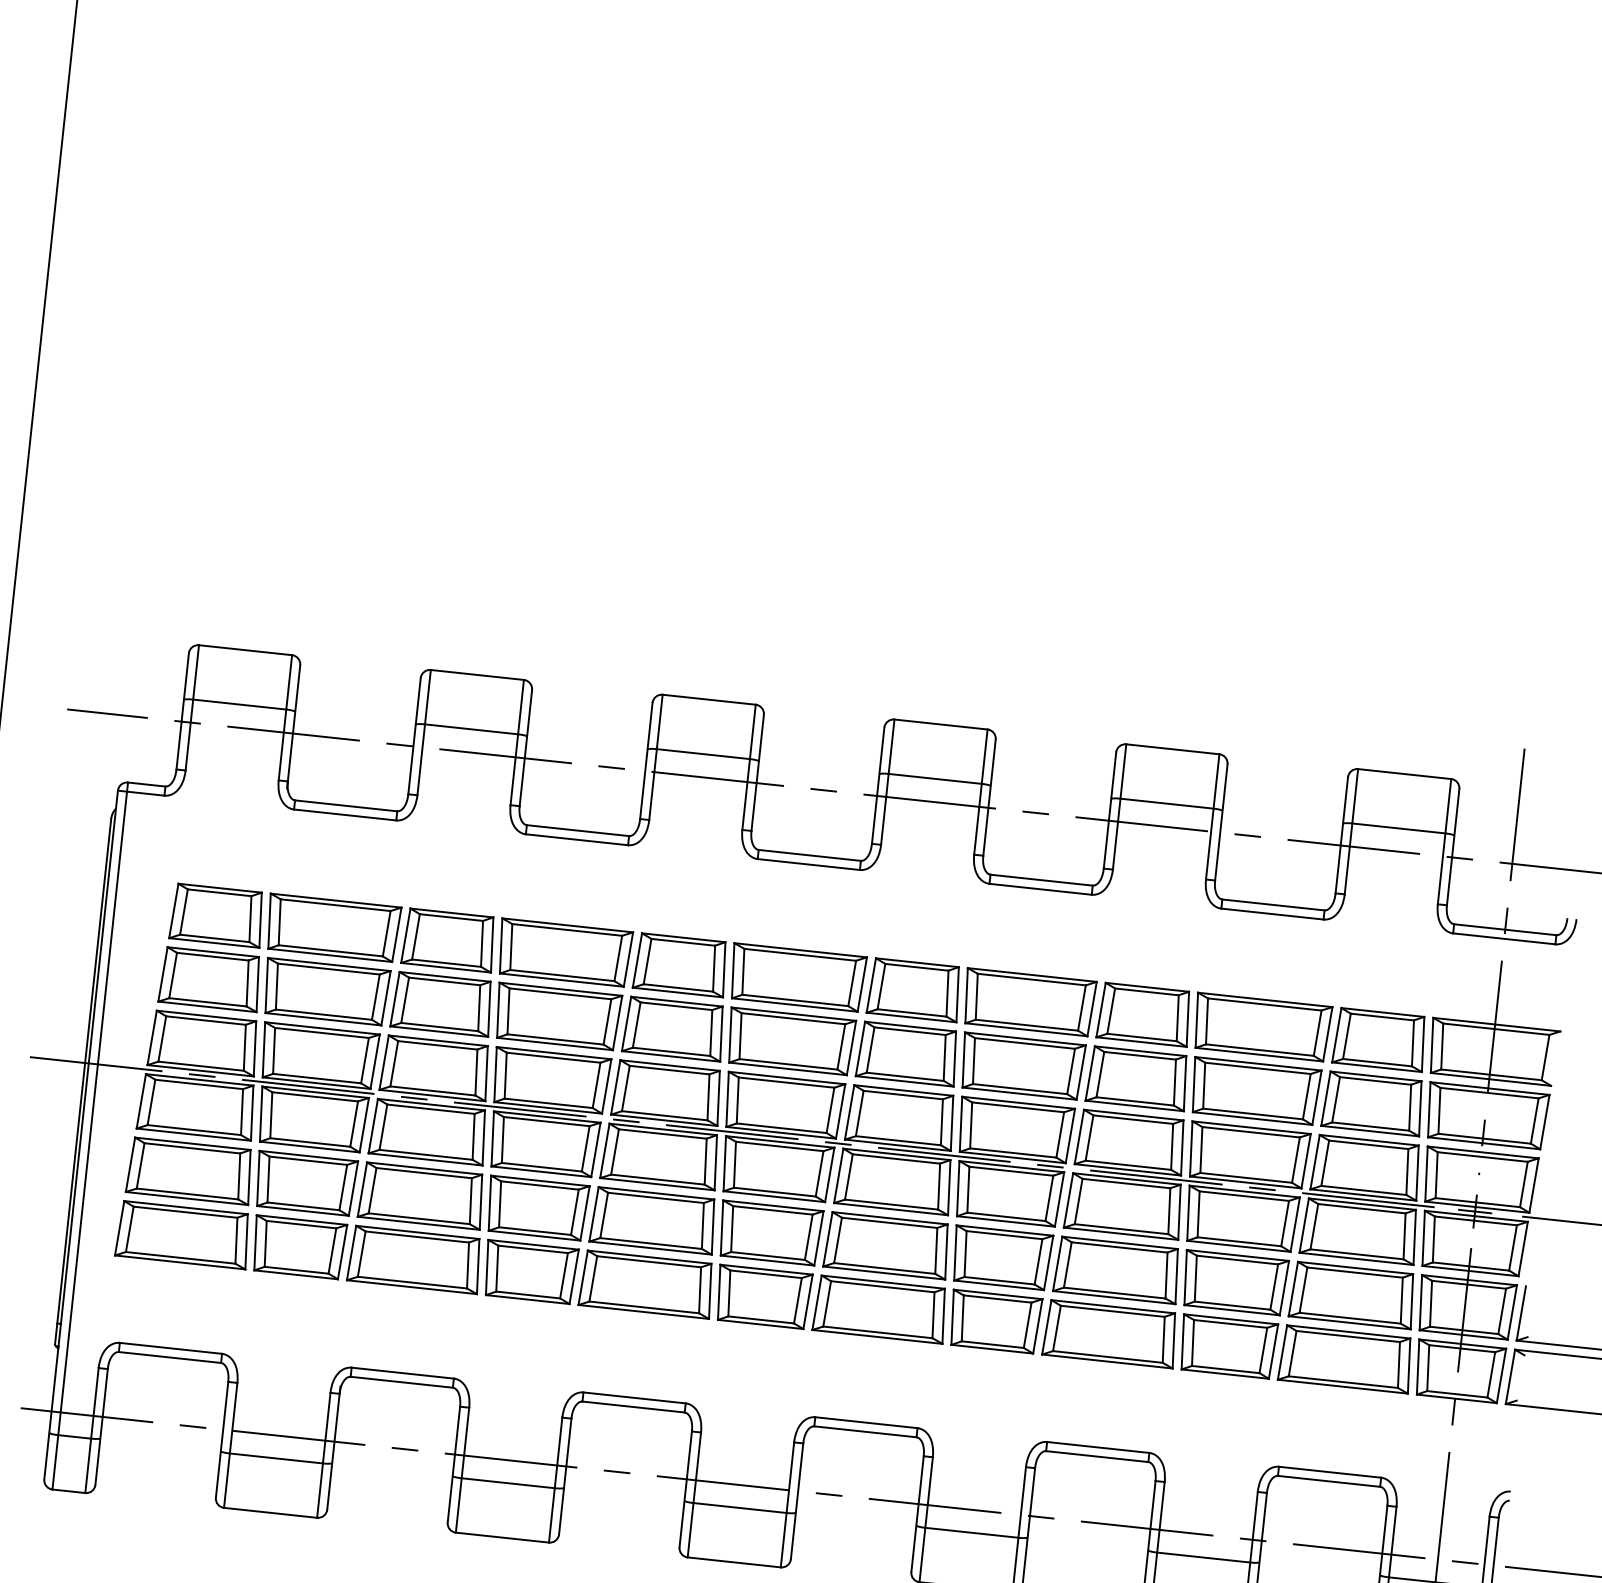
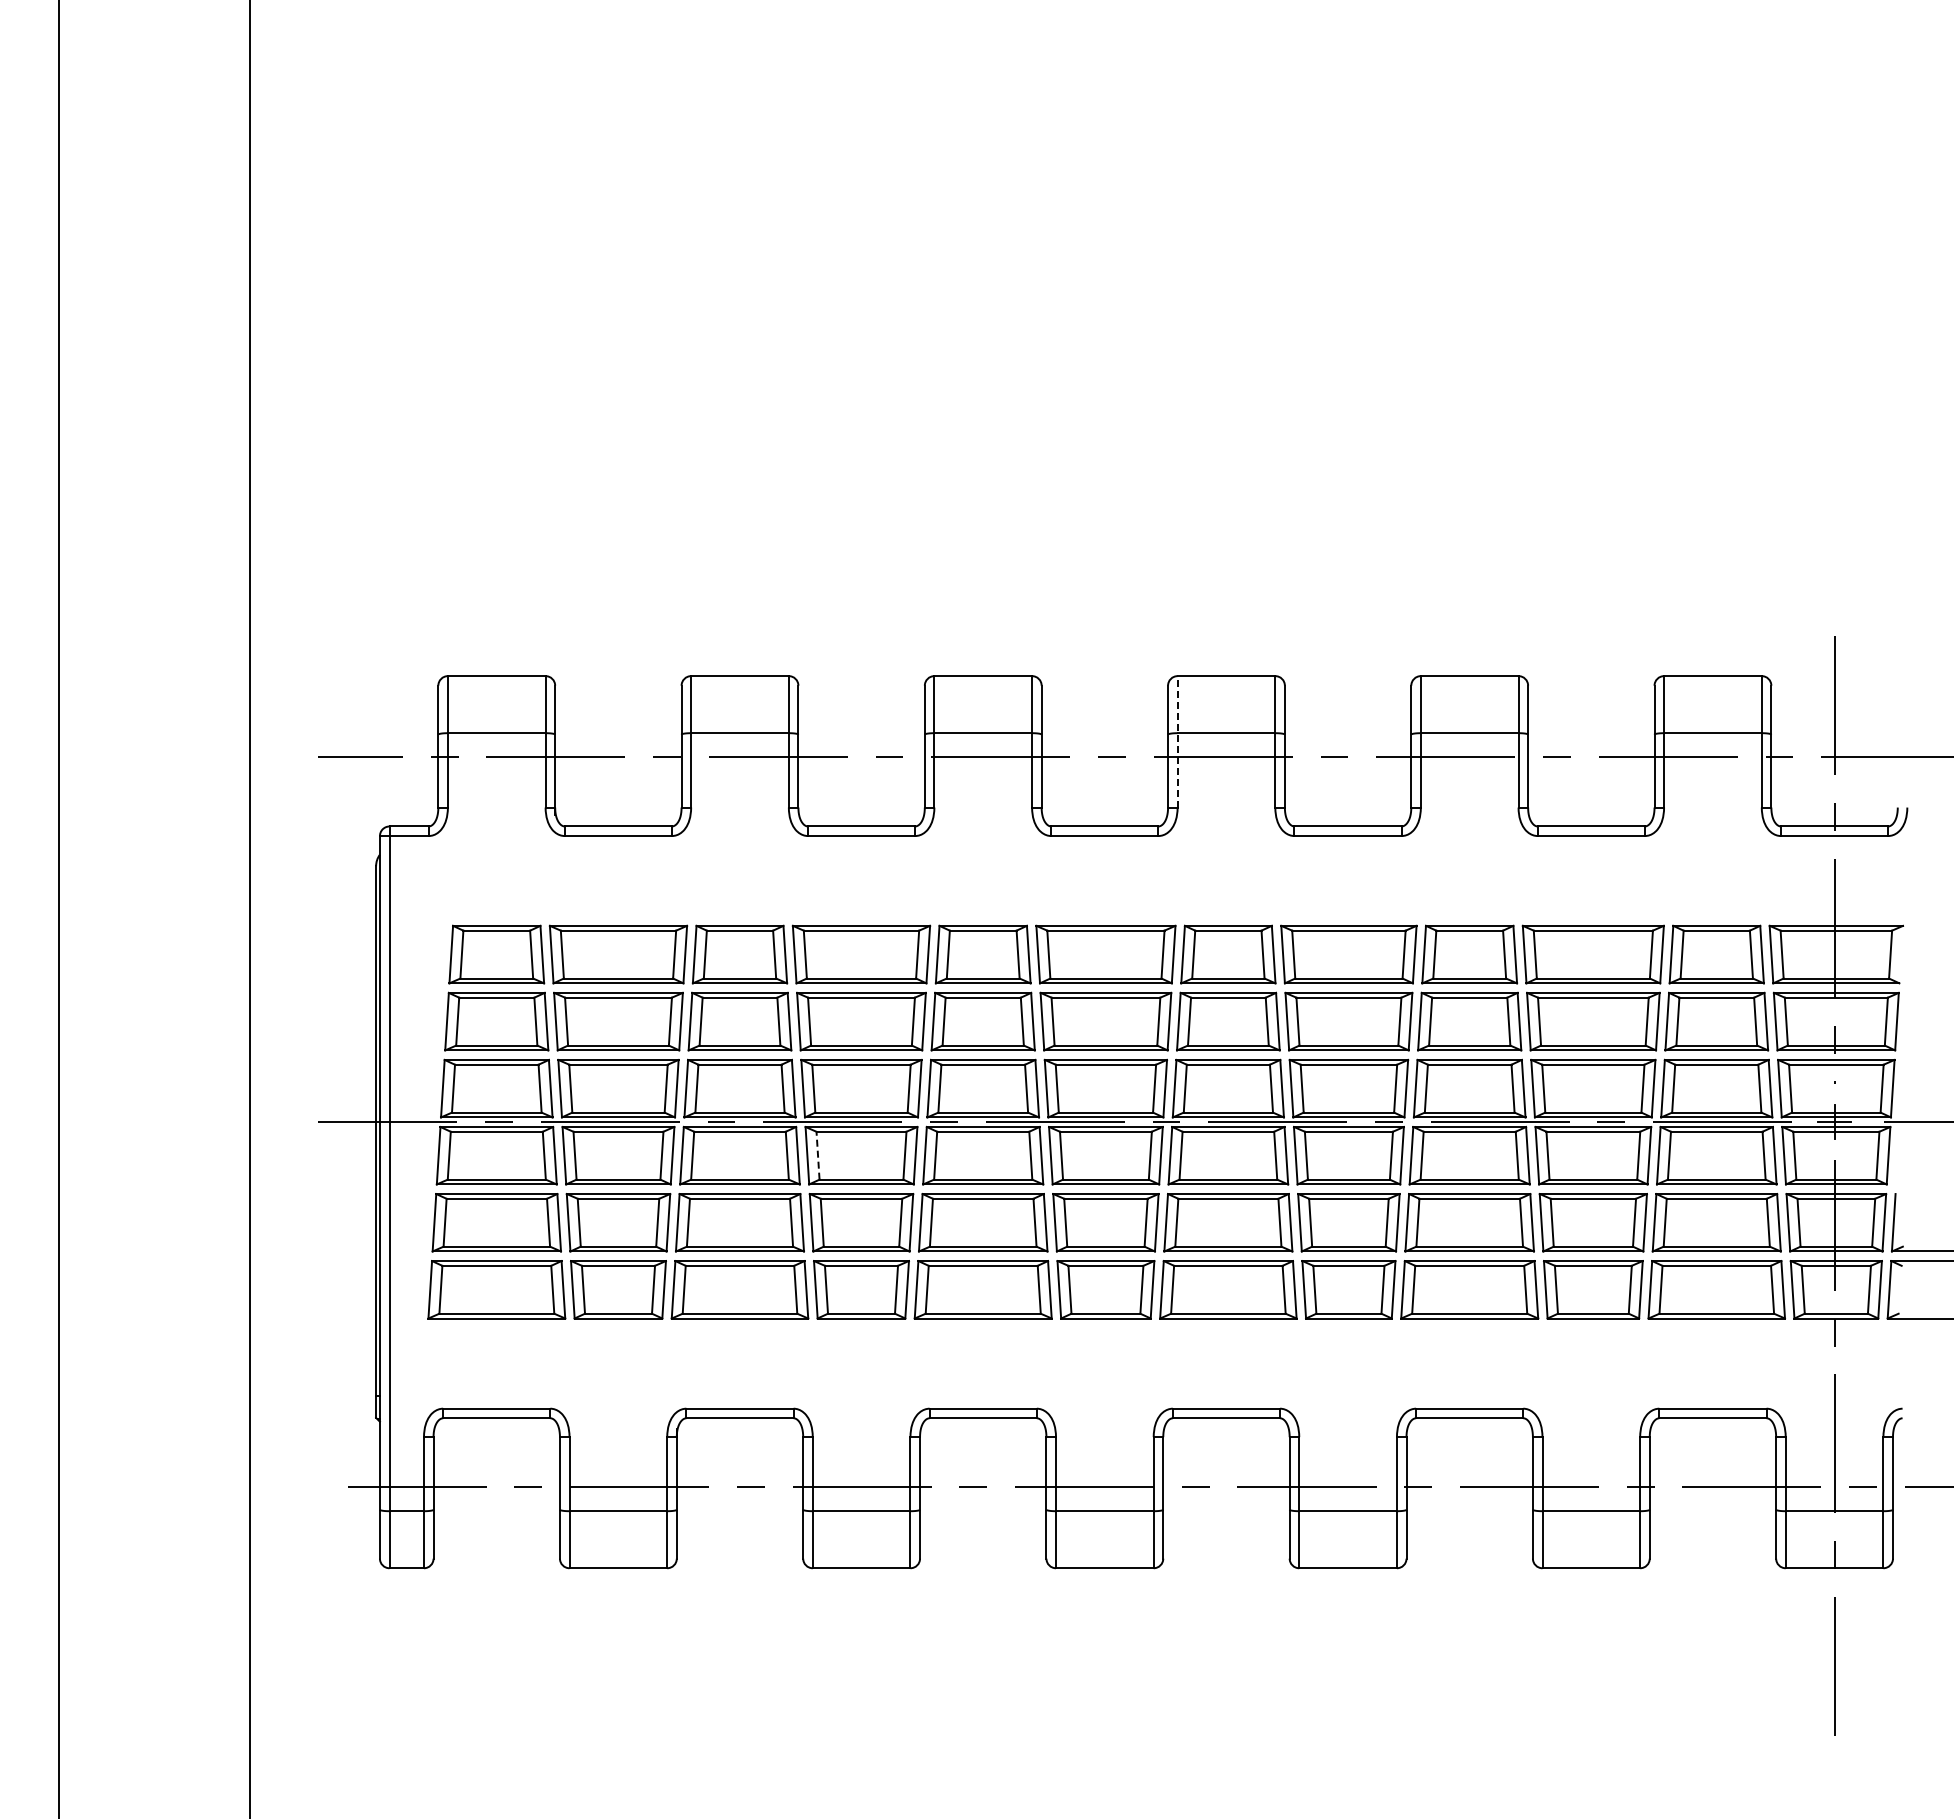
line: (887, 781) -> (1177, 741), solid -> dashed
line: (503, 1139) -> (818, 1155), solid -> dashed

